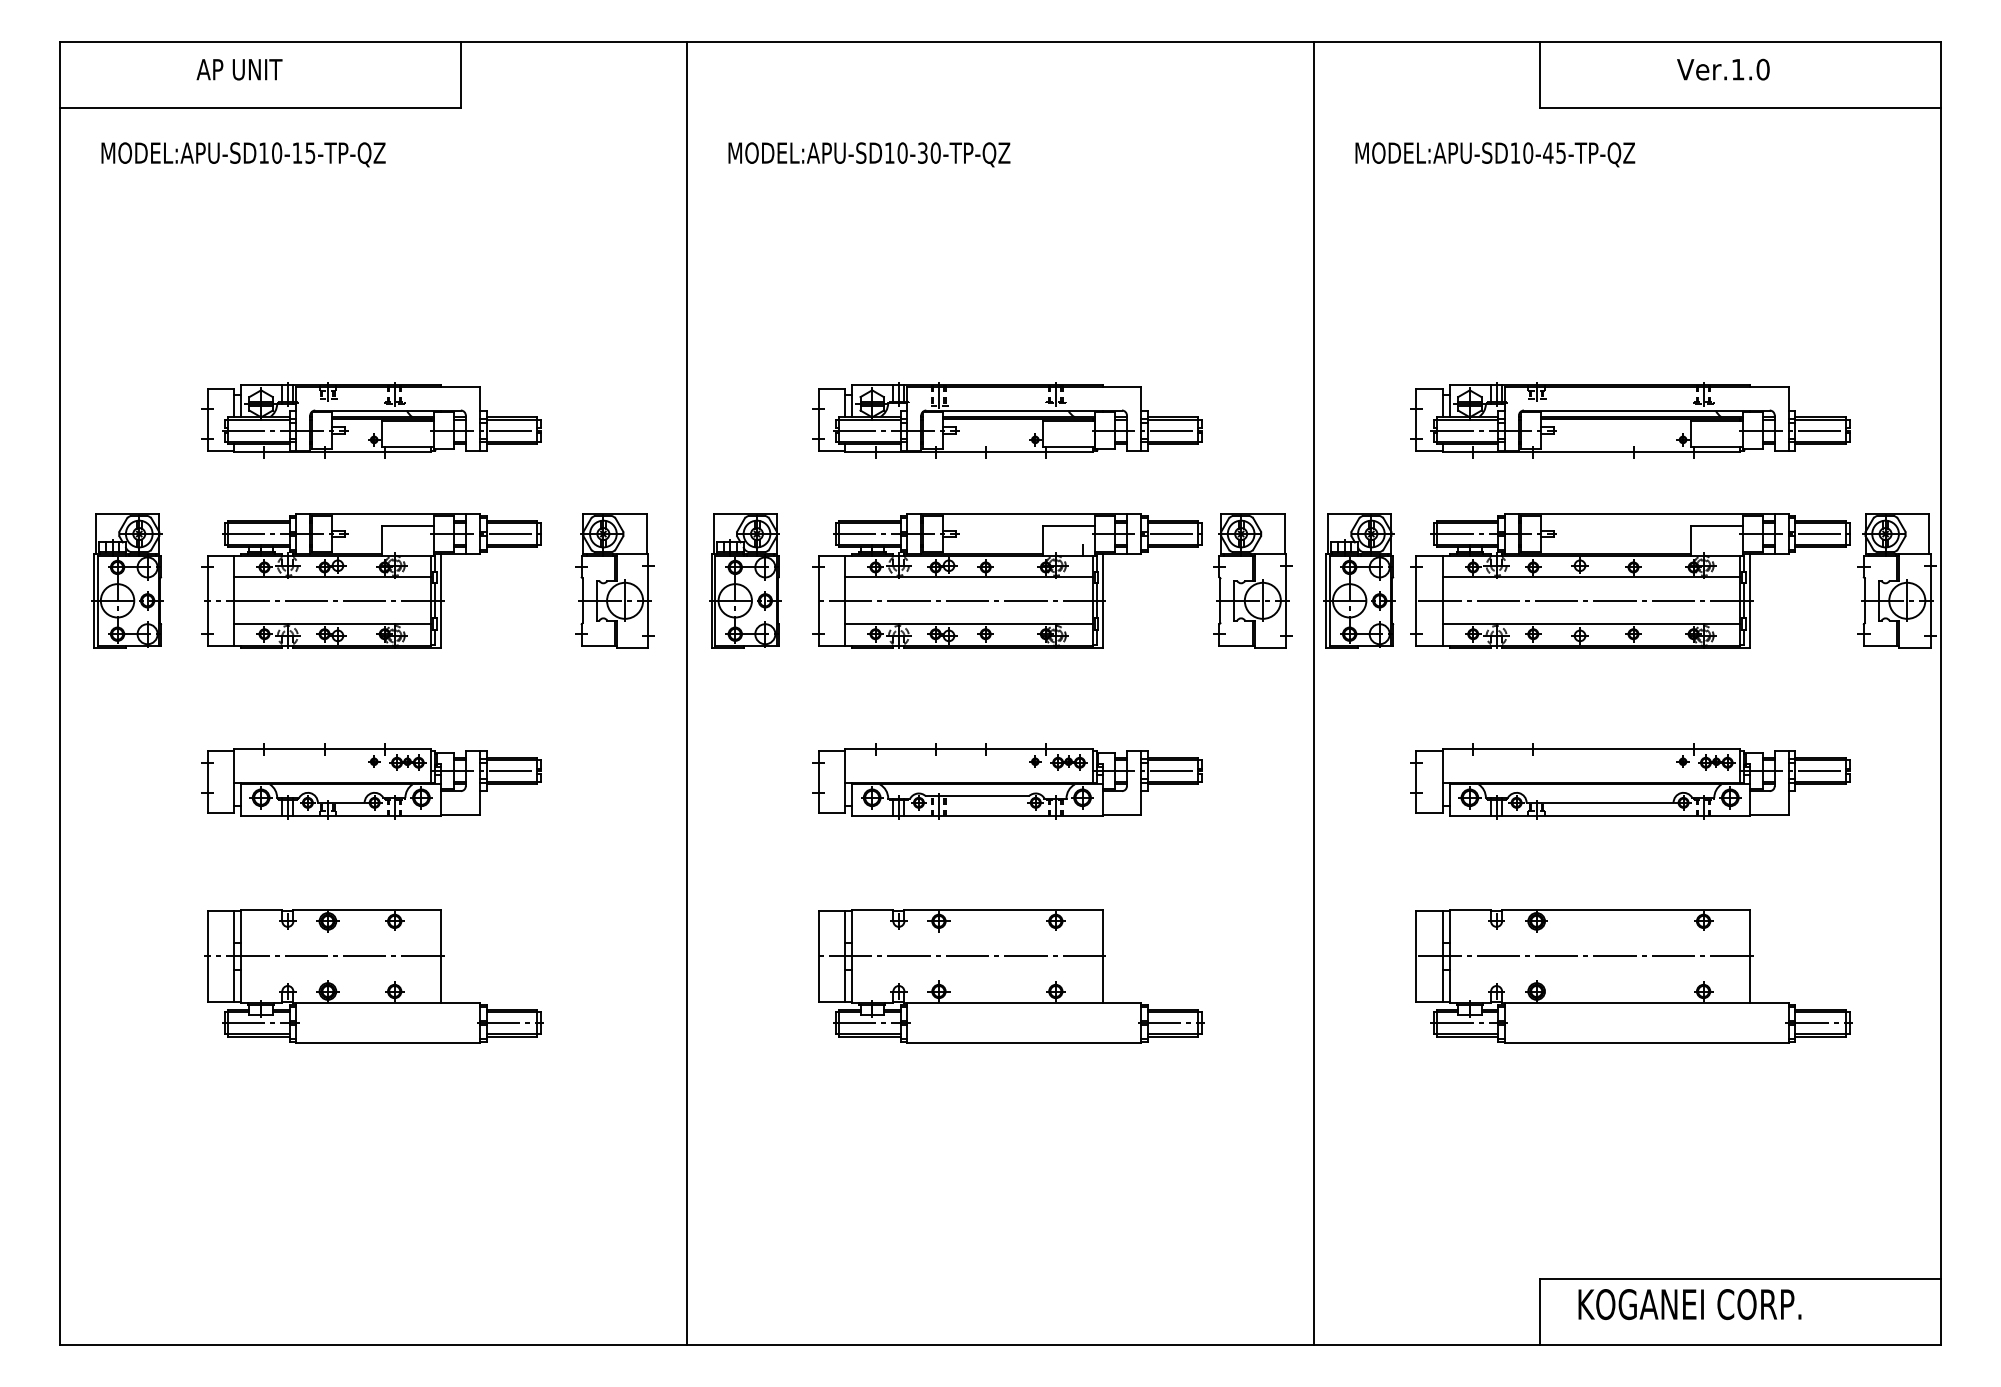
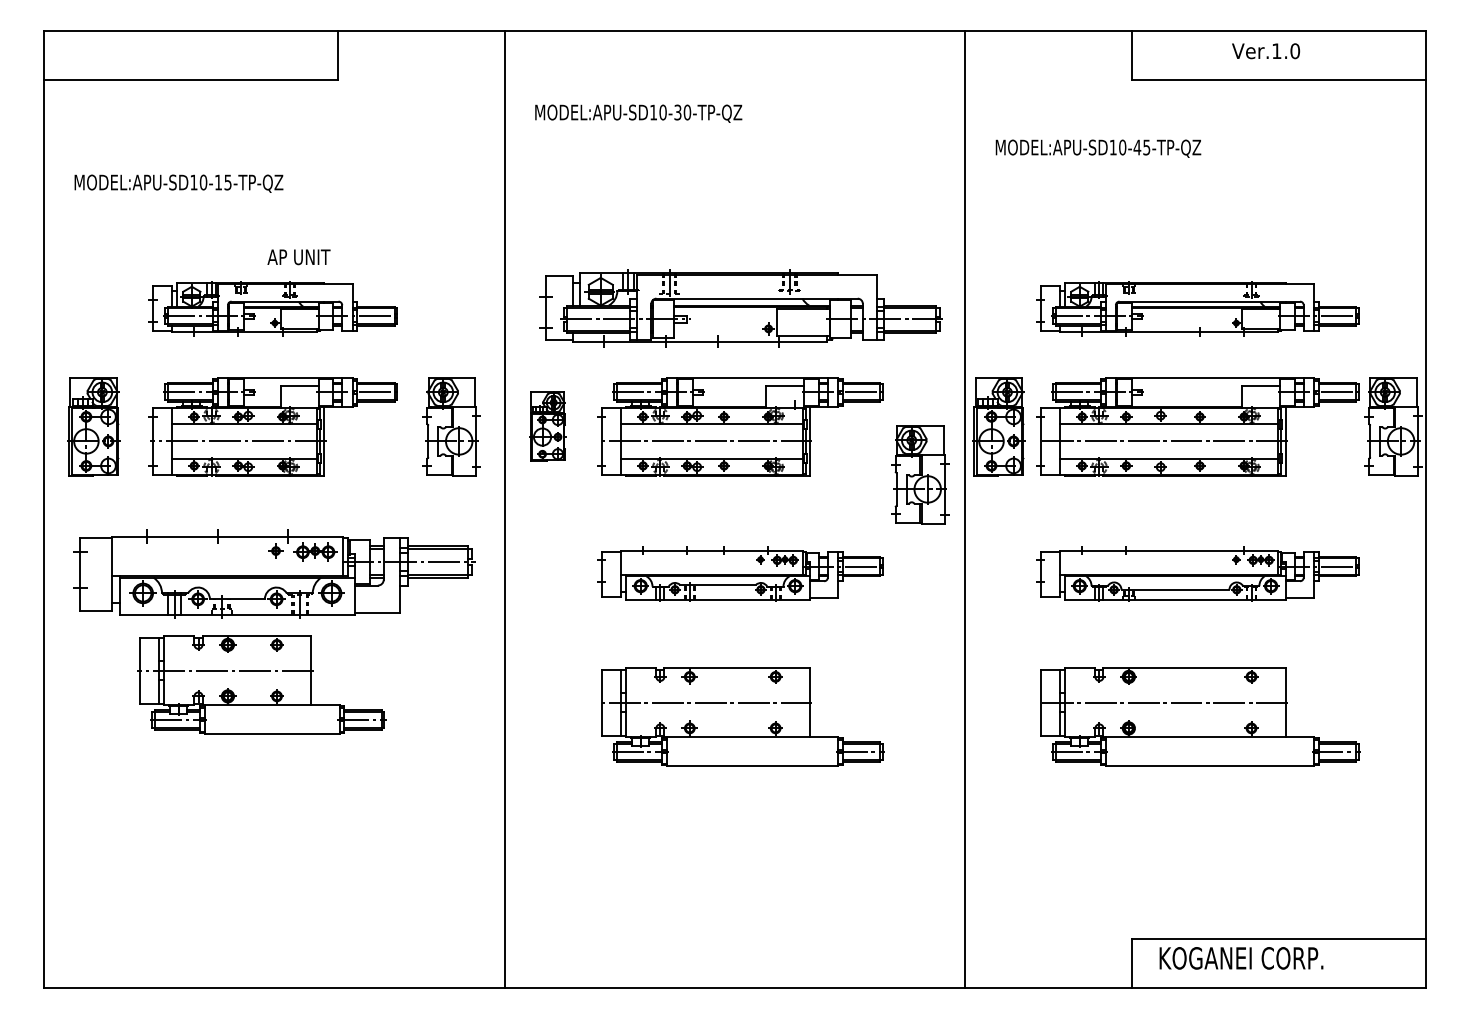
text: (238, 70) -> (298, 257), moved
text: (242, 154) -> (178, 183), moved
text: (1495, 154) -> (1098, 148), moved
part: (1007, 419) -> (740, 308), size x1.4
part: (745, 580) -> (547, 426), size x0.7
part: (1253, 580) -> (920, 474), moved
part: (370, 780) -> (272, 573), size x1.6
part: (373, 975) -> (261, 684), moved

